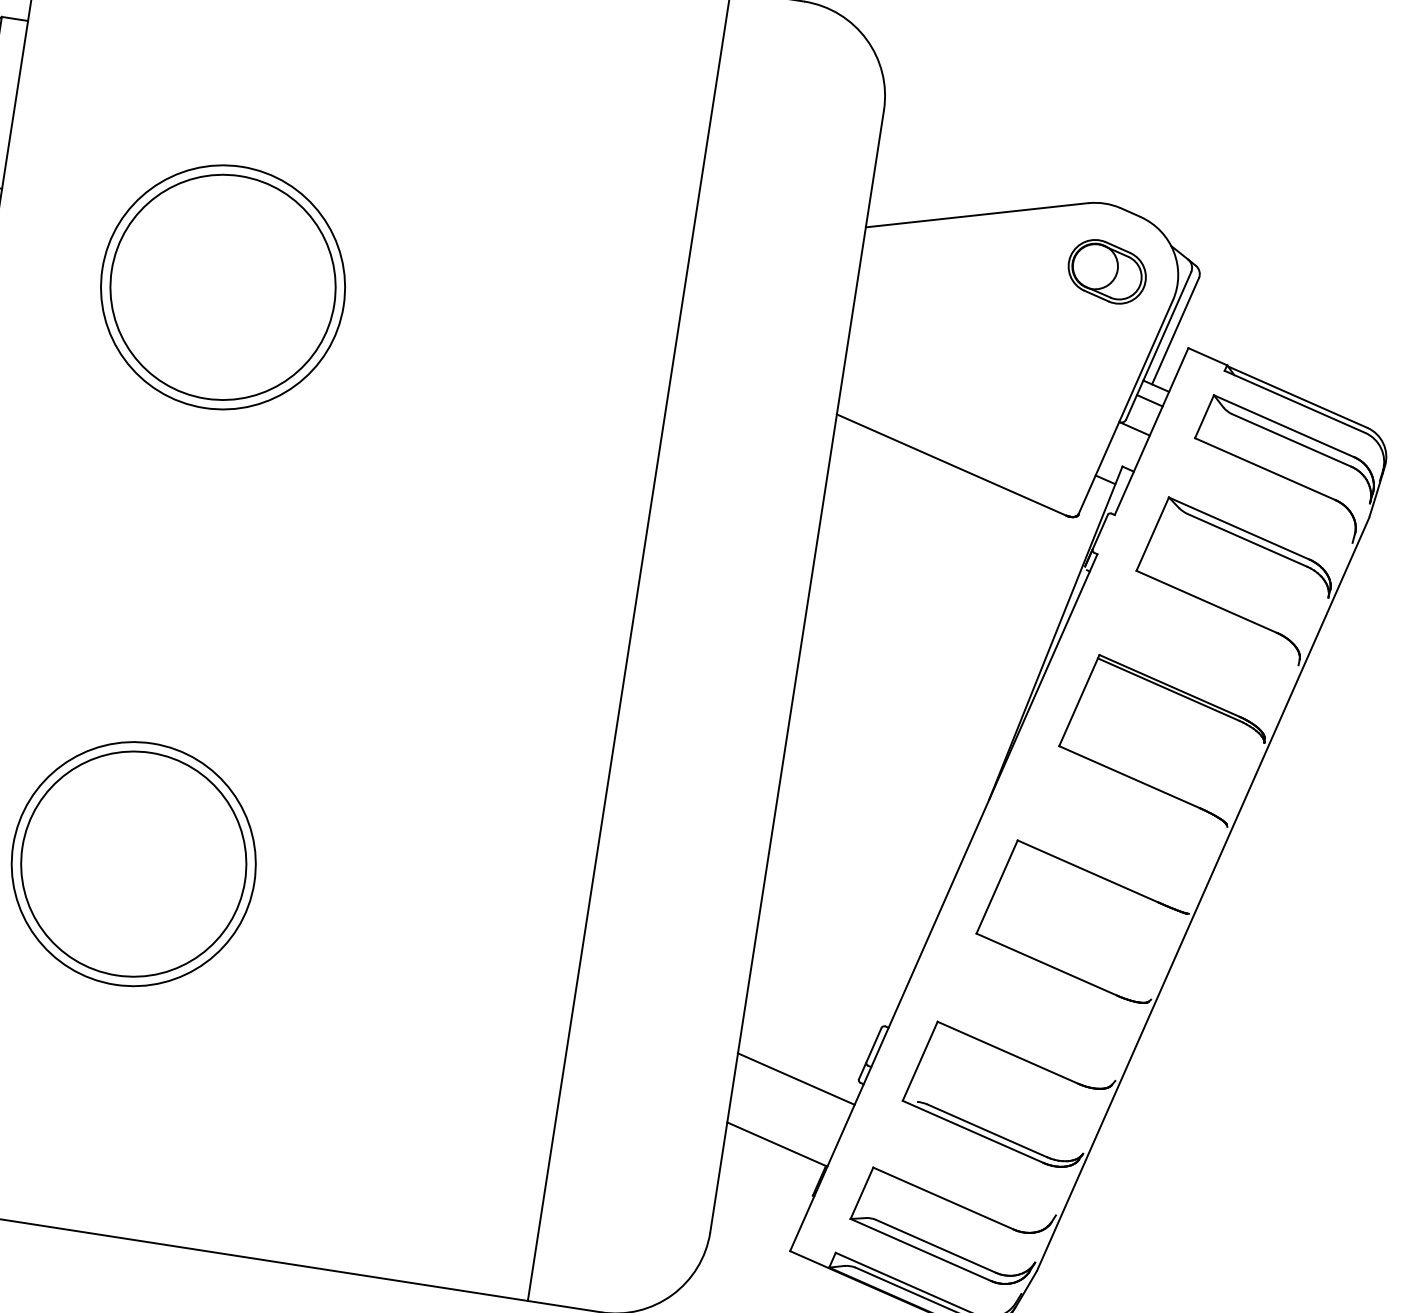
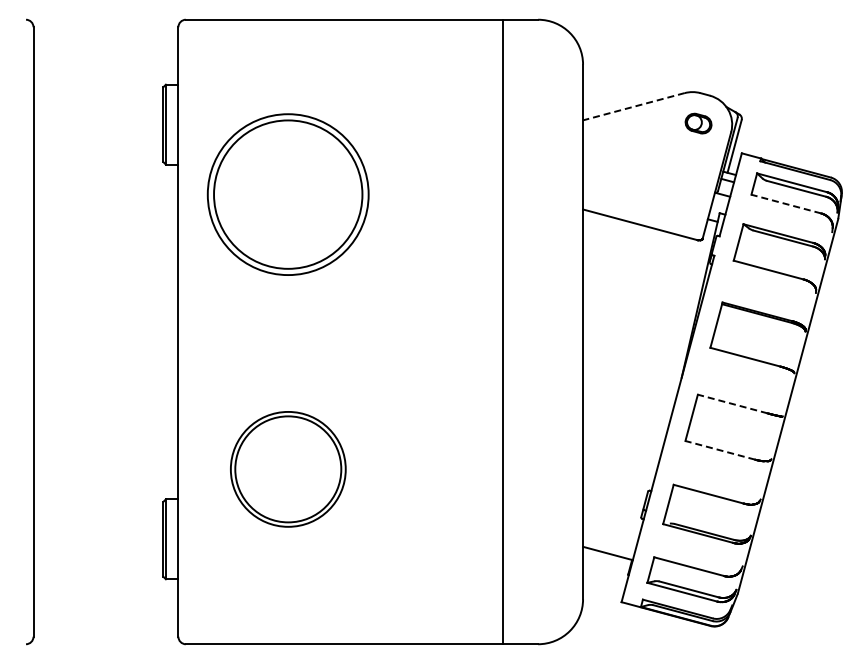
line: (976, 214) -> (633, 106), solid -> dashed
part: (1107, 271) -> (698, 123), size x0.7
part: (223, 287) -> (288, 194), size x1.4
line: (1263, 467) -> (785, 203), solid -> dashed
line: (1087, 870) -> (732, 403), solid -> dashed
line: (1044, 964) -> (719, 450), solid -> dashed
line: (797, 1078) -> (612, 521), removed

